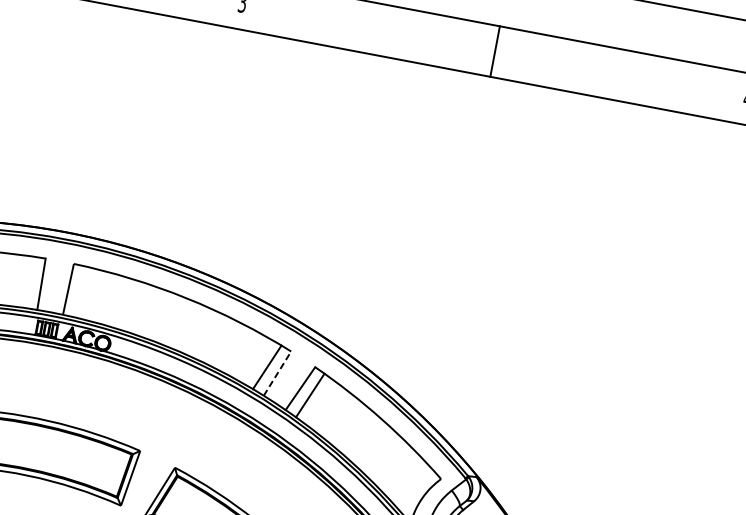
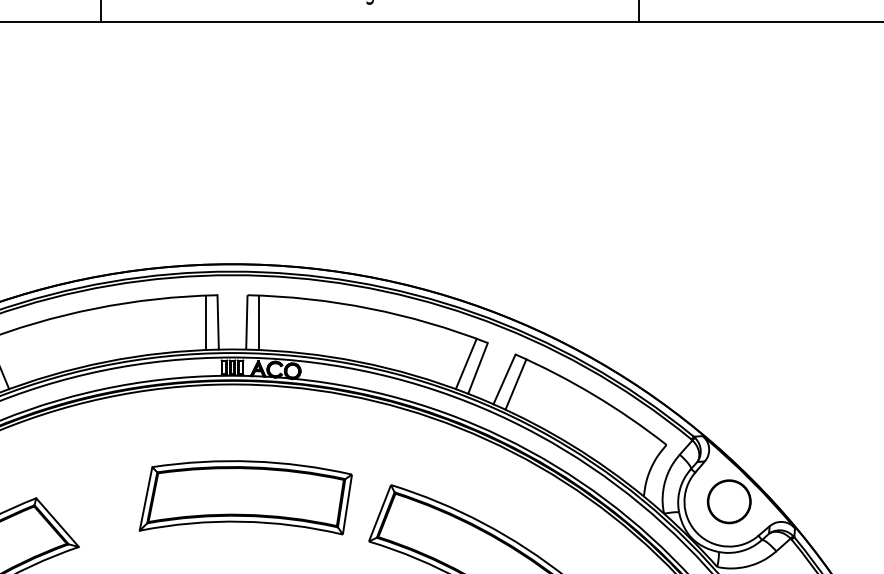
line: (29, 282) -> (205, 322), added
line: (80, 291) -> (259, 322), added
line: (278, 372) -> (478, 367), dashed -> solid

